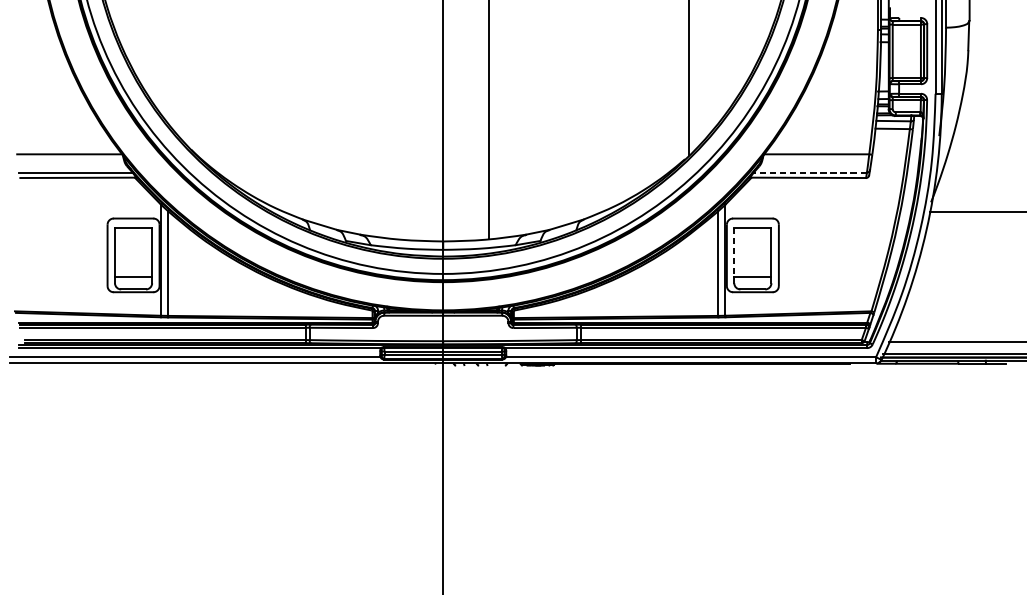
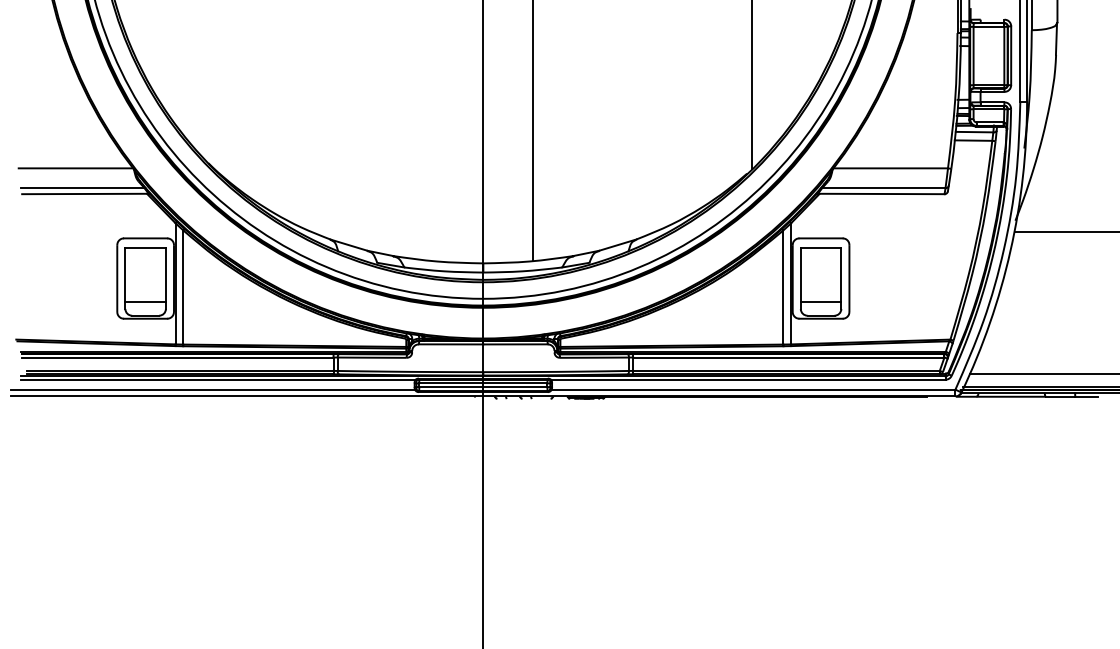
line: (810, 172) -> (883, 188), dashed -> solid
line: (734, 252) -> (800, 275), dashed -> solid

